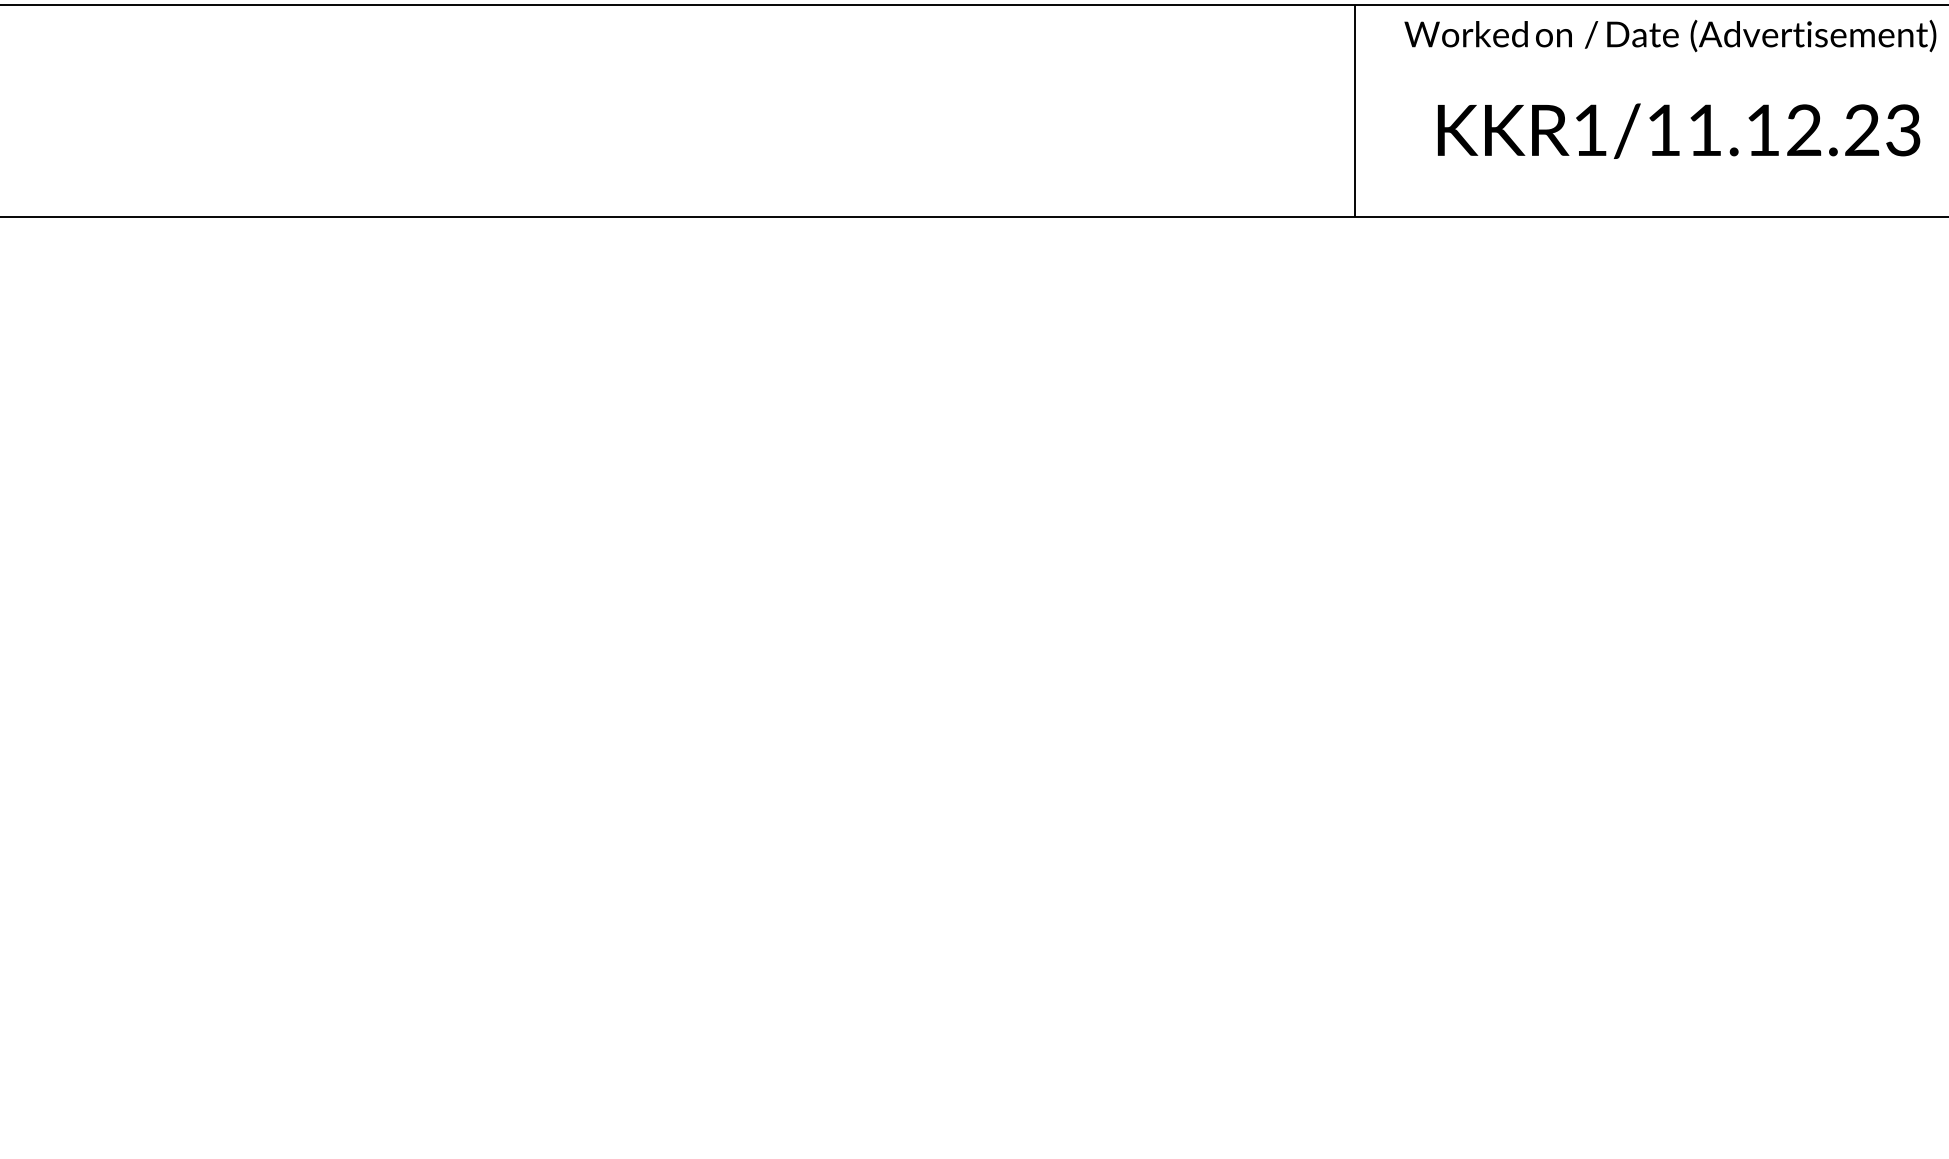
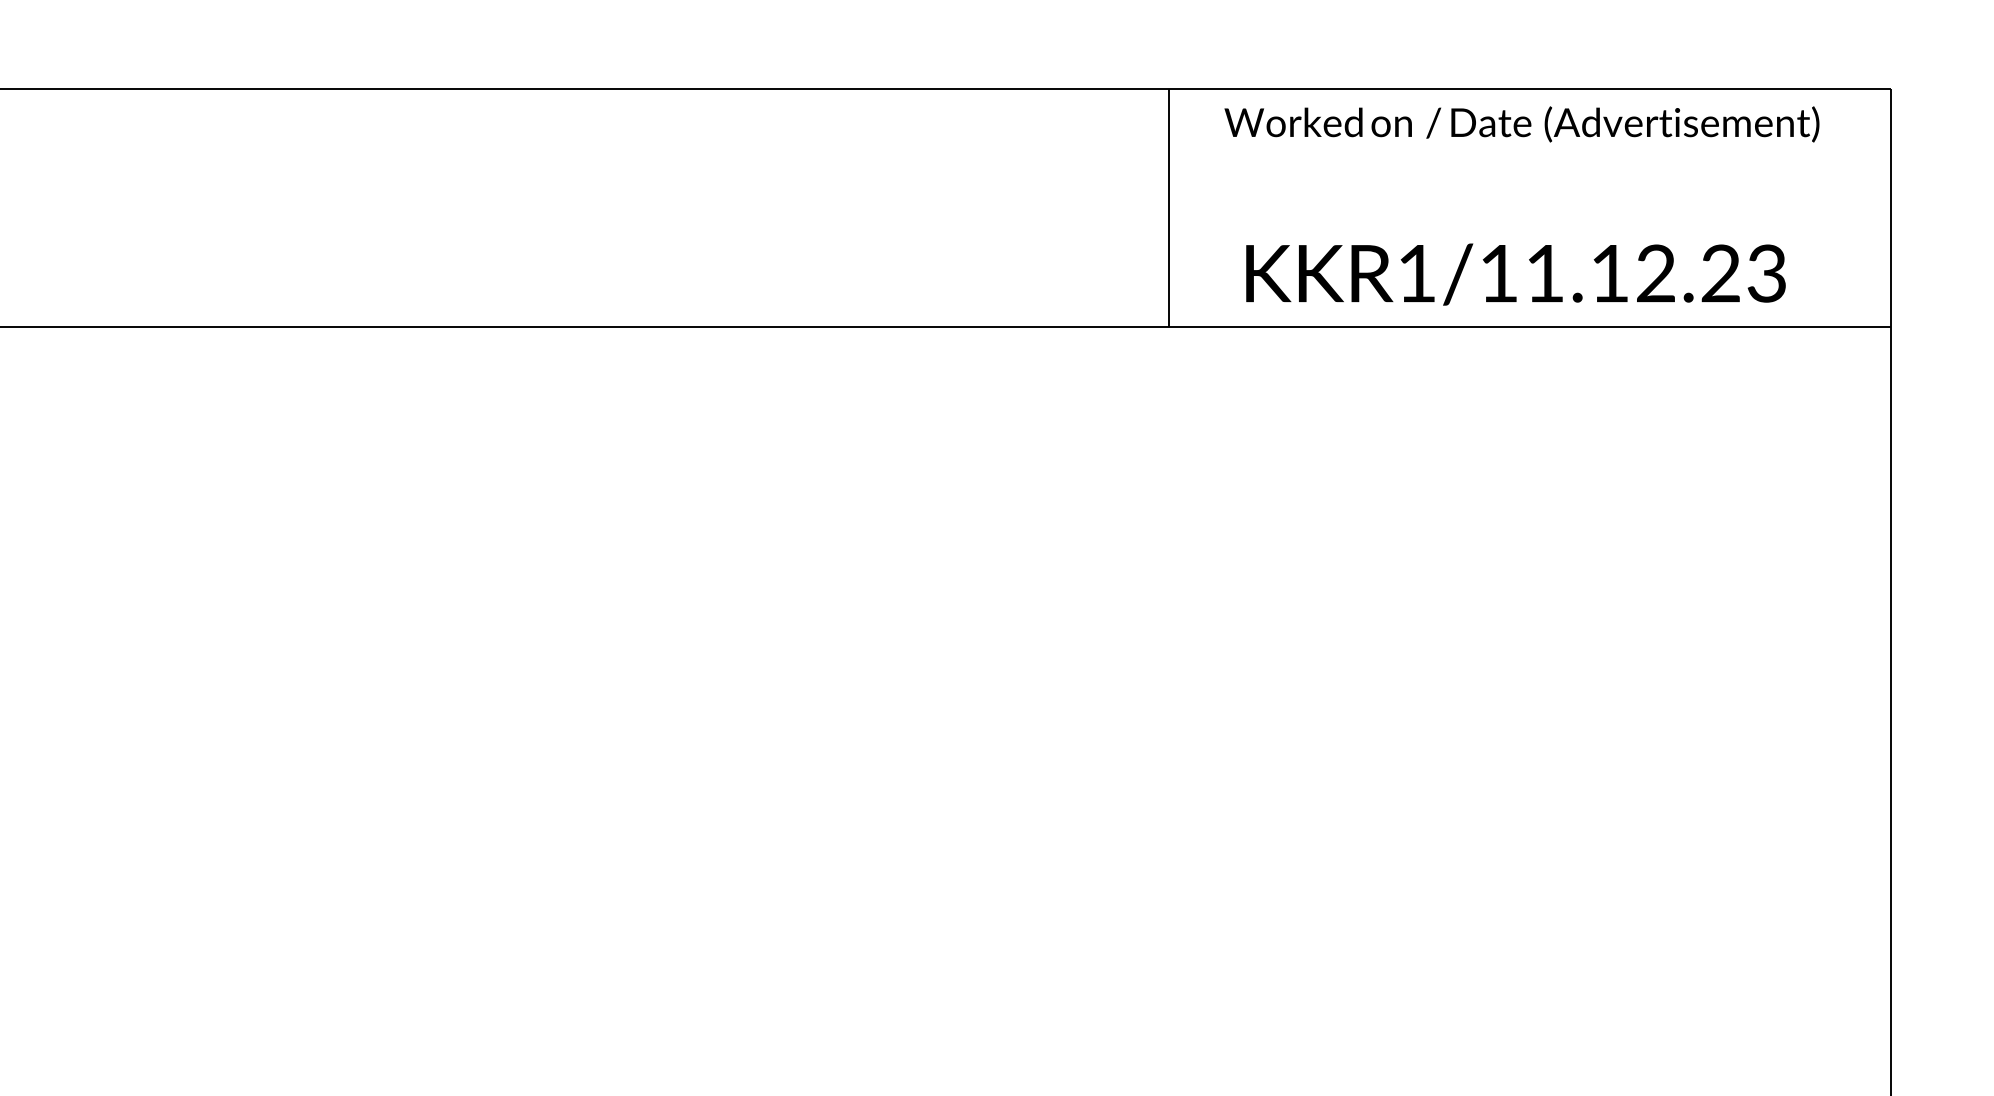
text: (1679, 130) -> (1516, 273), moved

